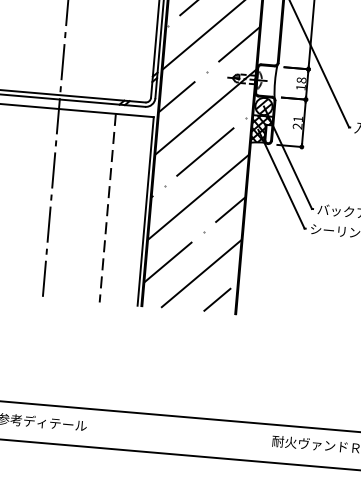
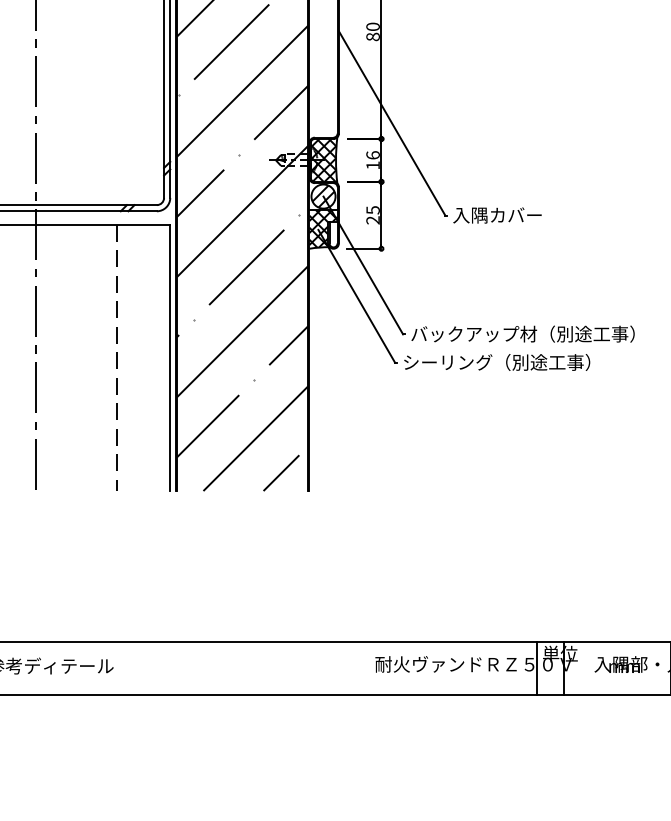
text: (301, 80) -> (372, 155), 18 -> 16
hatch: (266, 81) -> (323, 160), added
text: (297, 119) -> (372, 210), 21 -> 25

